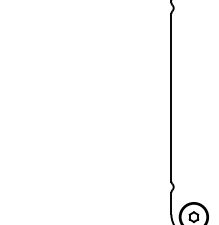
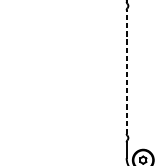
line: (171, 97) -> (126, 71), solid -> dashed

